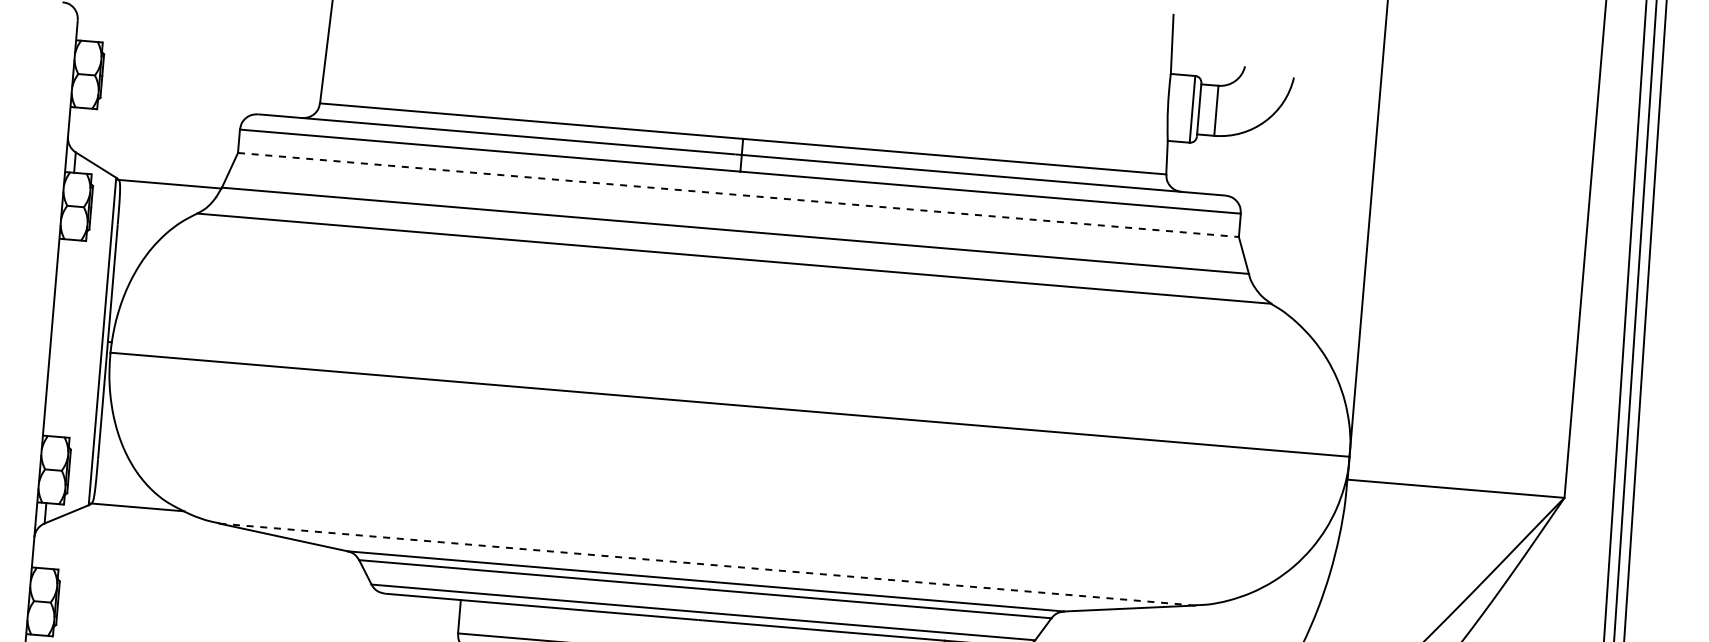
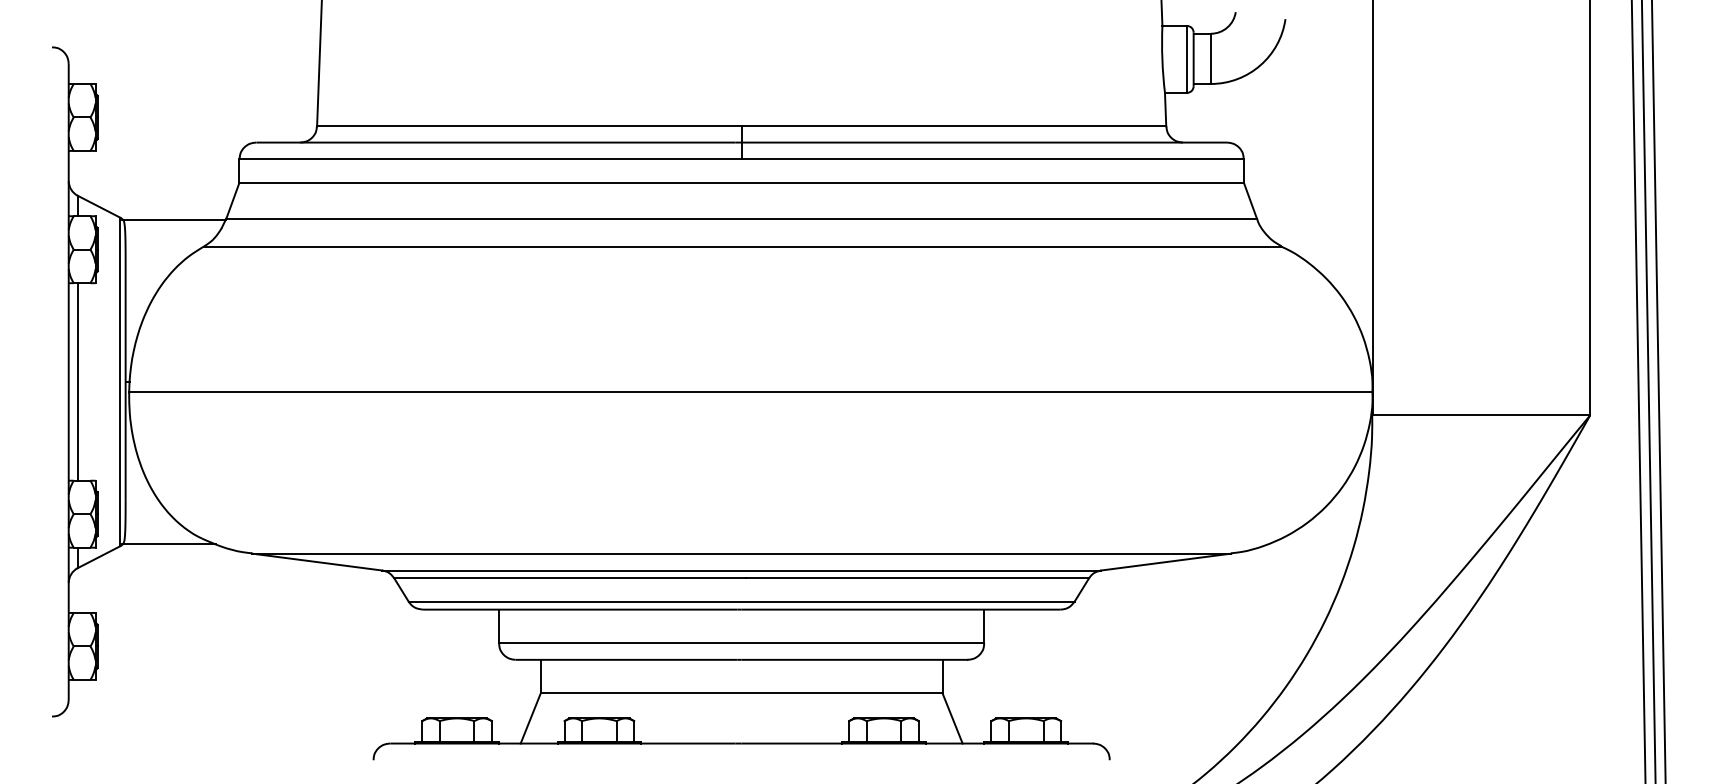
line: (739, 194) -> (742, 182), dashed -> solid
line: (59, 337) -> (77, 381), added
line: (707, 564) -> (741, 553), dashed -> solid

